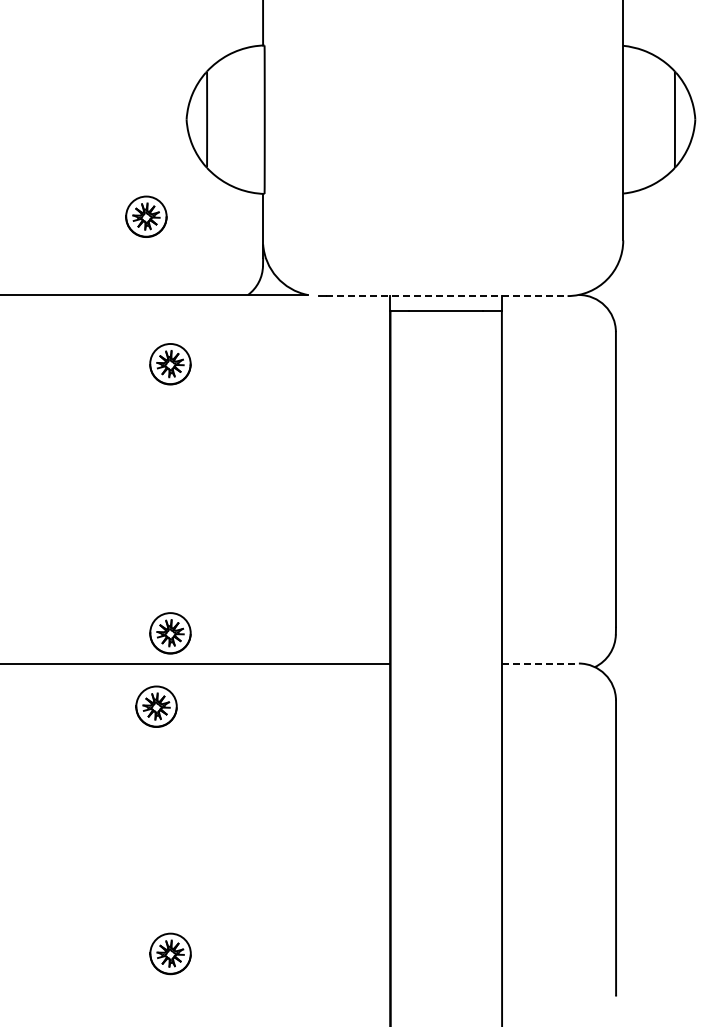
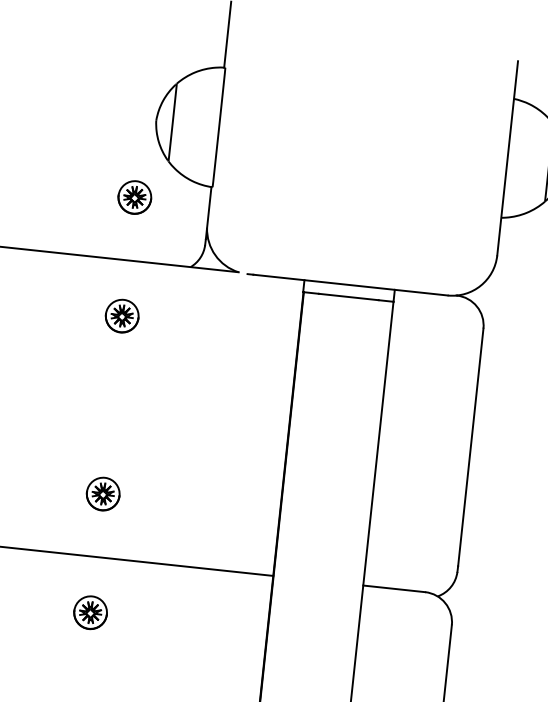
part: (146, 216) -> (134, 197), moved
line: (446, 296) -> (350, 285), dashed -> solid
part: (170, 633) -> (103, 494), moved
line: (540, 663) -> (394, 588), dashed -> solid
part: (156, 706) -> (90, 612), moved

